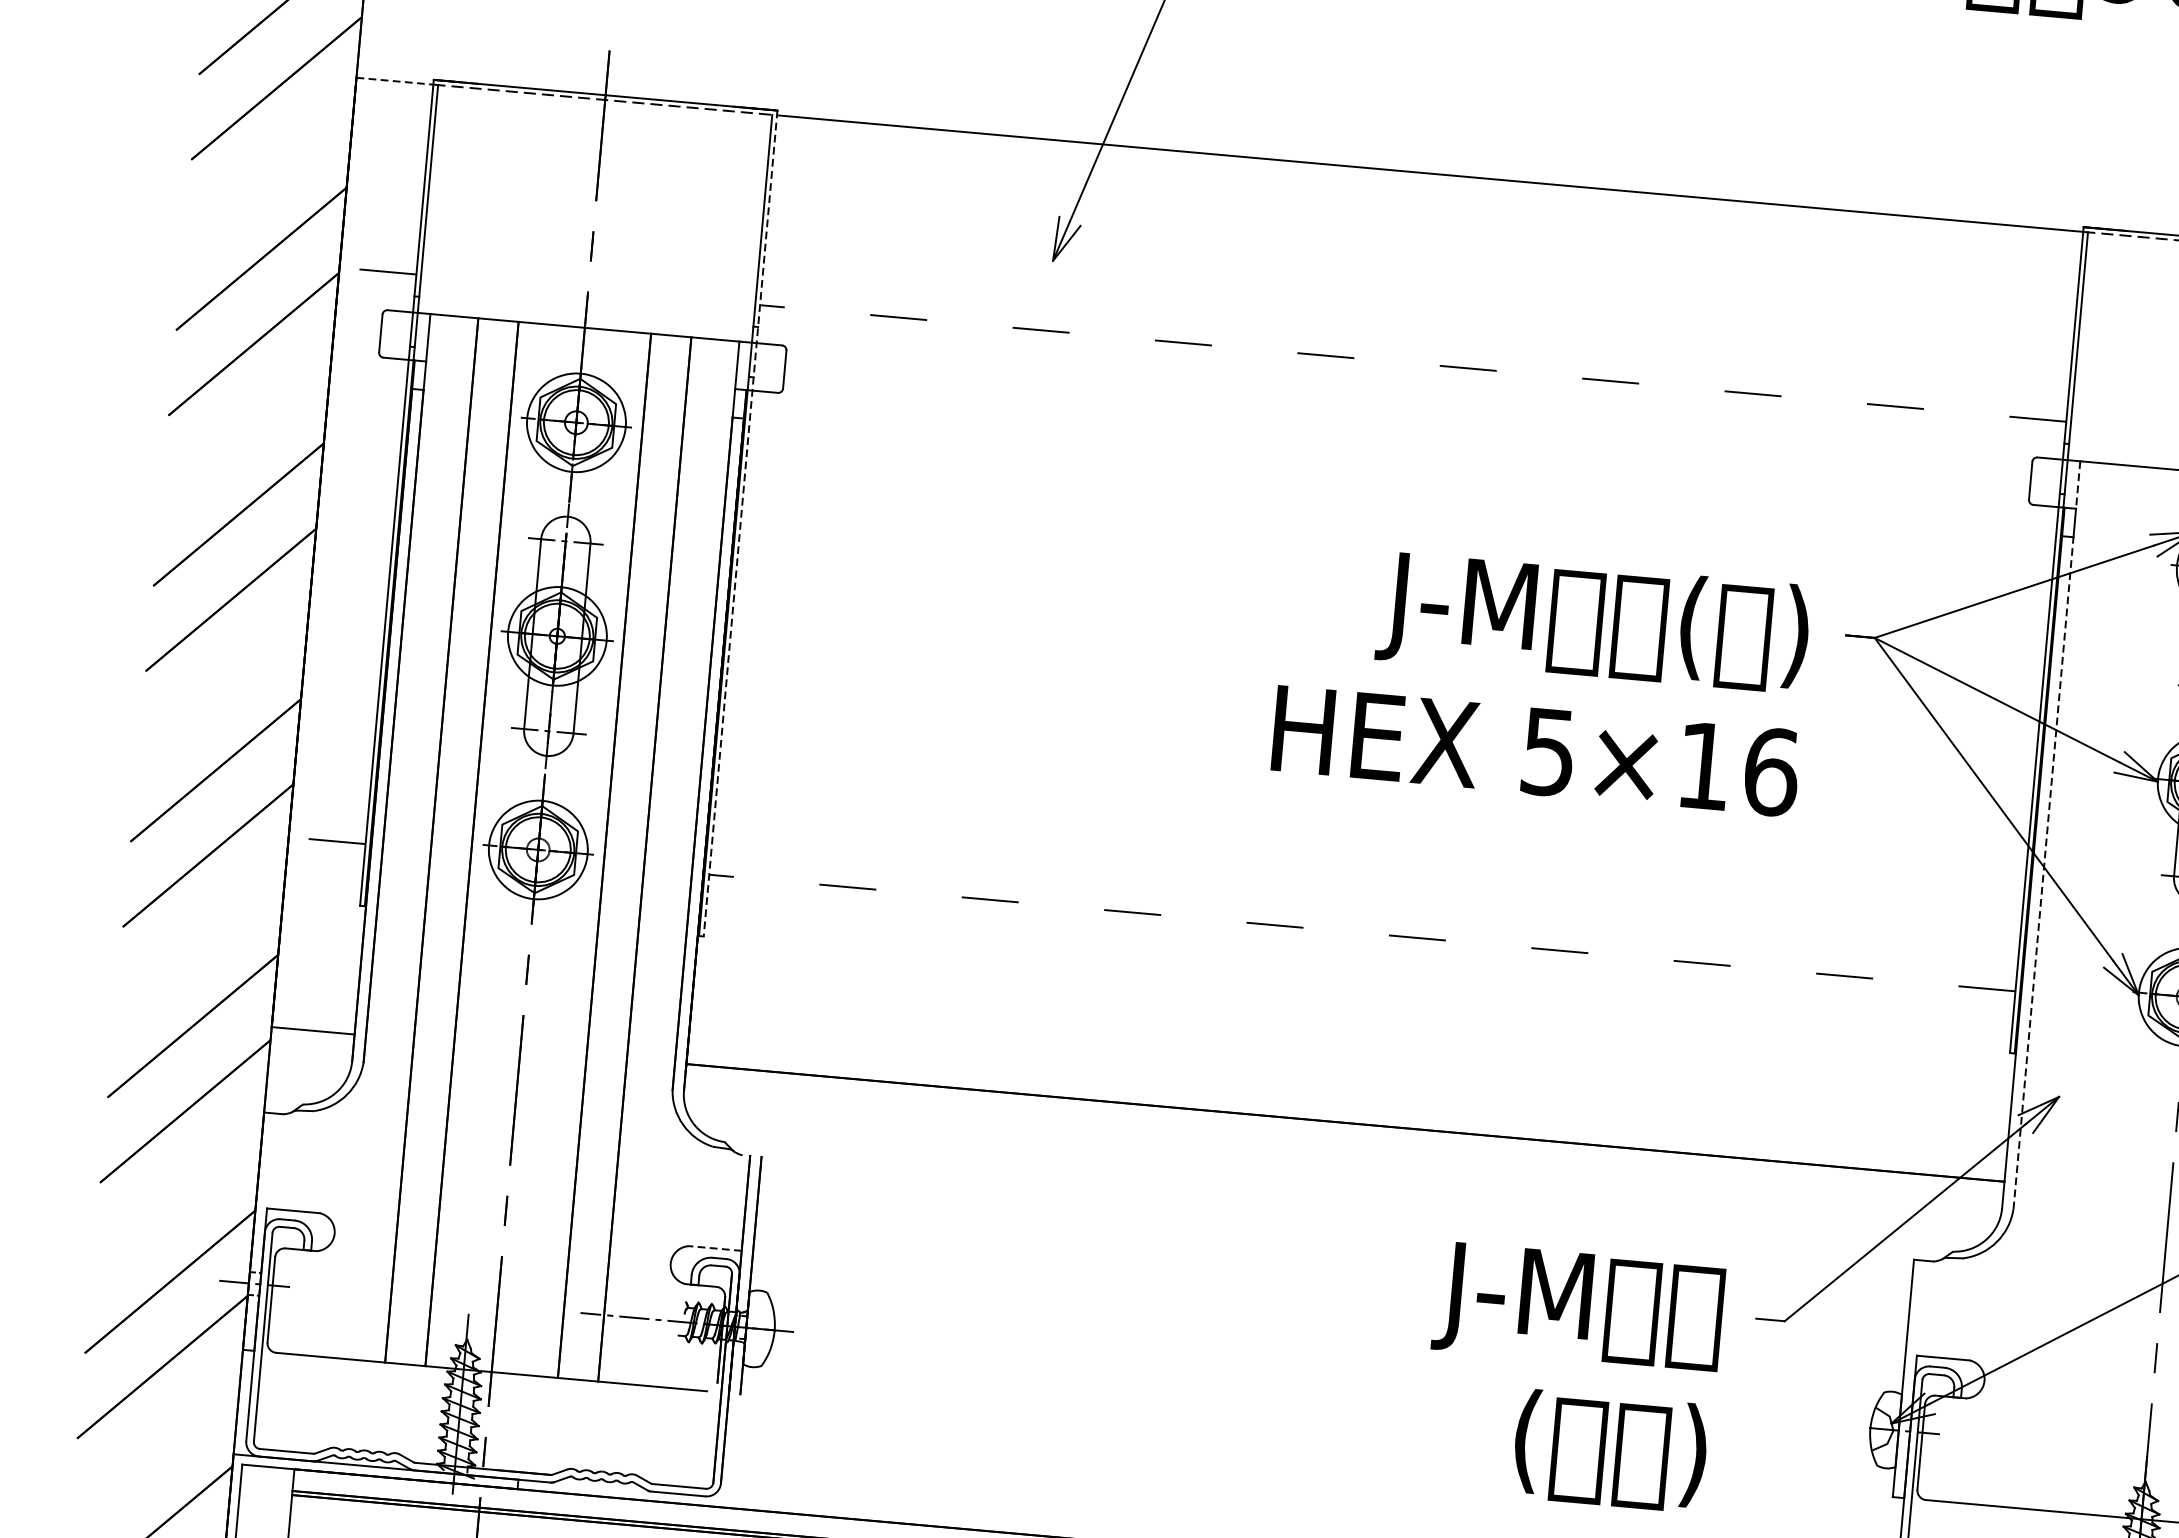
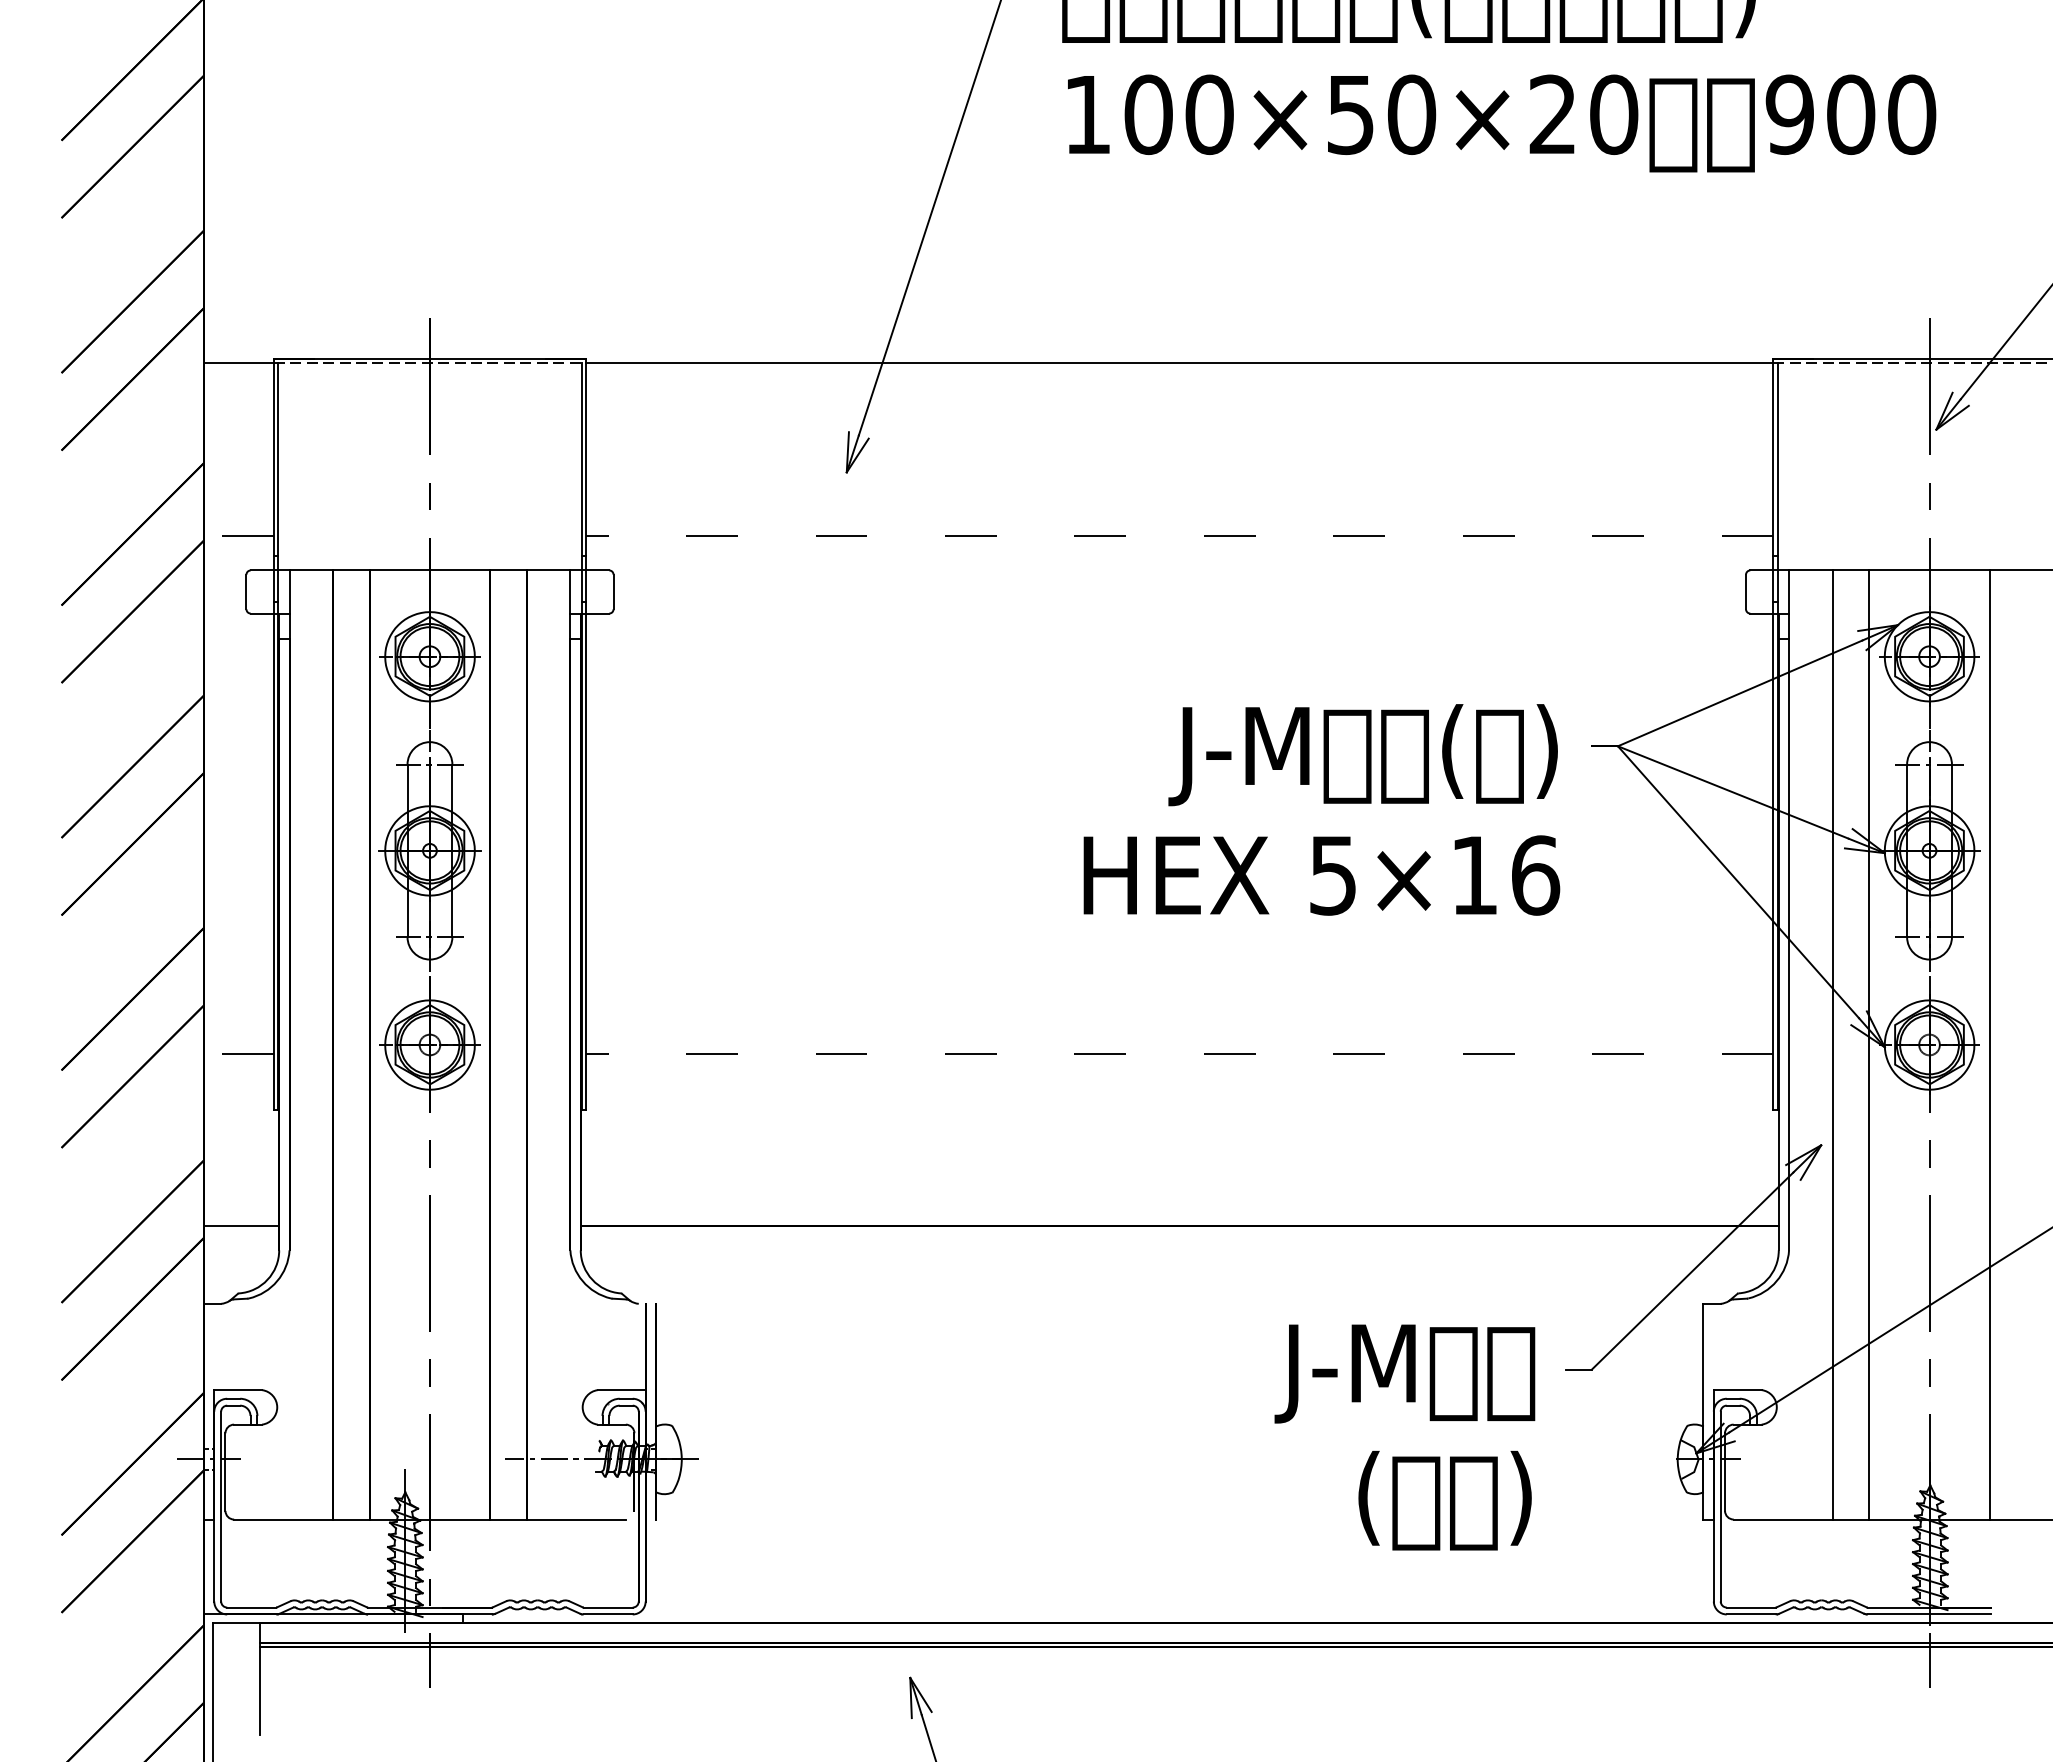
line: (394, 81) -> (238, 363), dashed -> solid
line: (2078, 485) -> (1789, 592), dashed -> solid
line: (740, 523) -> (586, 734), dashed -> solid
line: (2043, 872) -> (1789, 944), dashed -> solid
line: (2081, 987) -> (1832, 1044), added
line: (2122, 990) -> (1869, 1044), added
line: (715, 1248) -> (621, 1390), dashed -> solid

